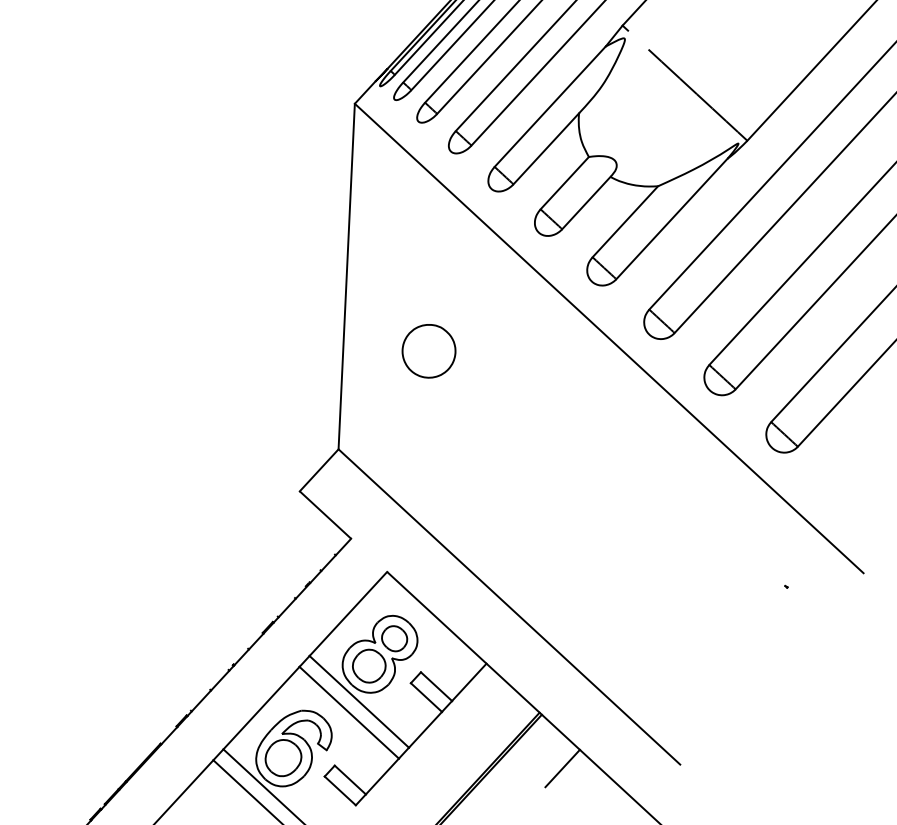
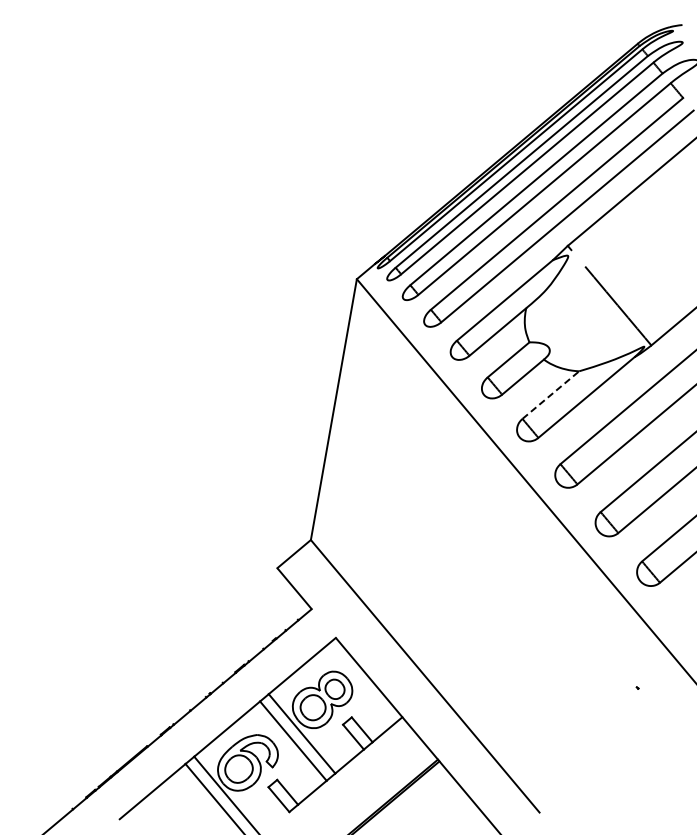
line: (626, 220) -> (551, 394), solid -> dashed
part: (429, 351) -> (389, 474), removed
line: (561, 767) -> (449, 803), removed

